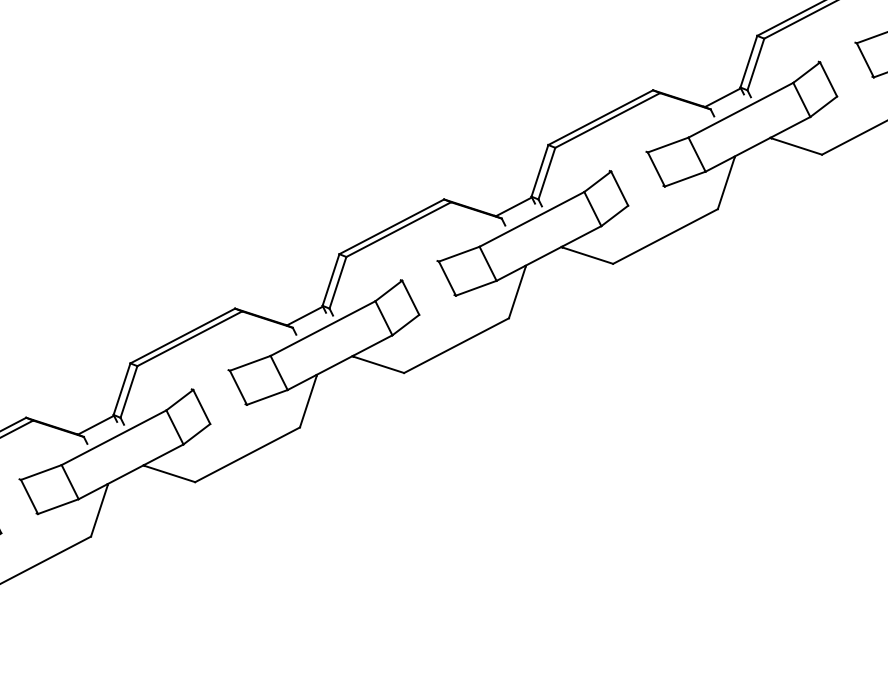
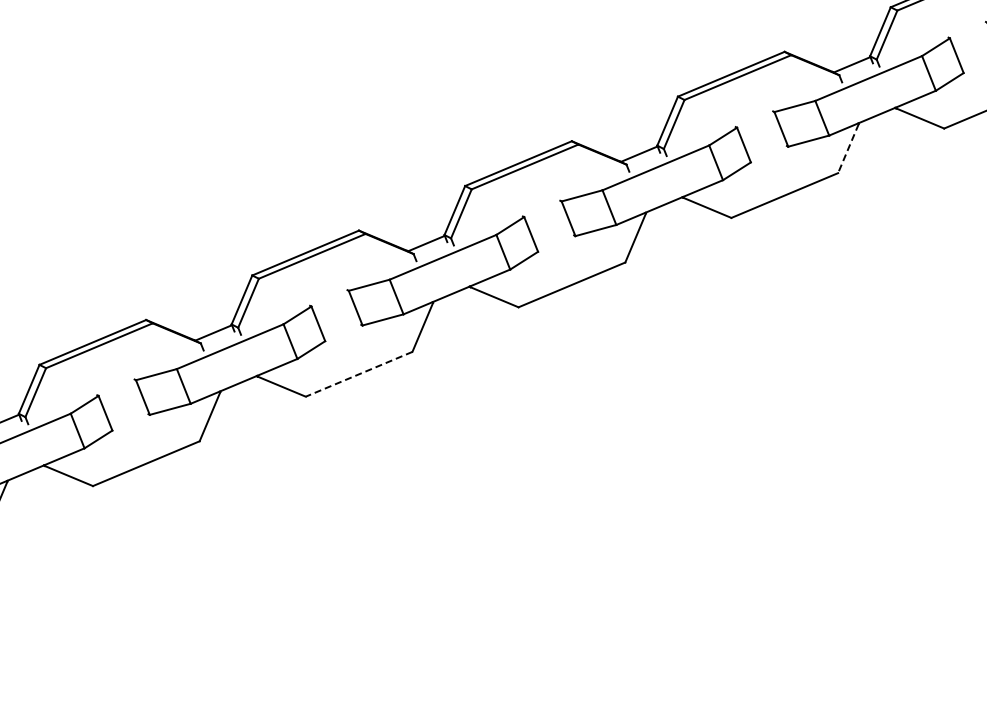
line: (726, 183) -> (848, 148), solid -> dashed
line: (247, 454) -> (359, 374), solid -> dashed

